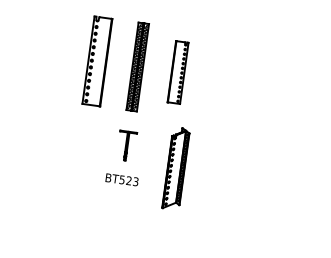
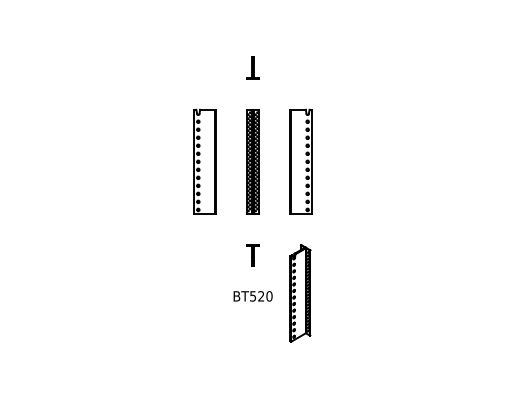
part: (177, 72) -> (300, 161), size x1.43
part: (126, 145) -> (252, 255), size x0.62
part: (176, 168) -> (300, 293), moved
text: (135, 181) -> (269, 296), BT523 -> BT520

